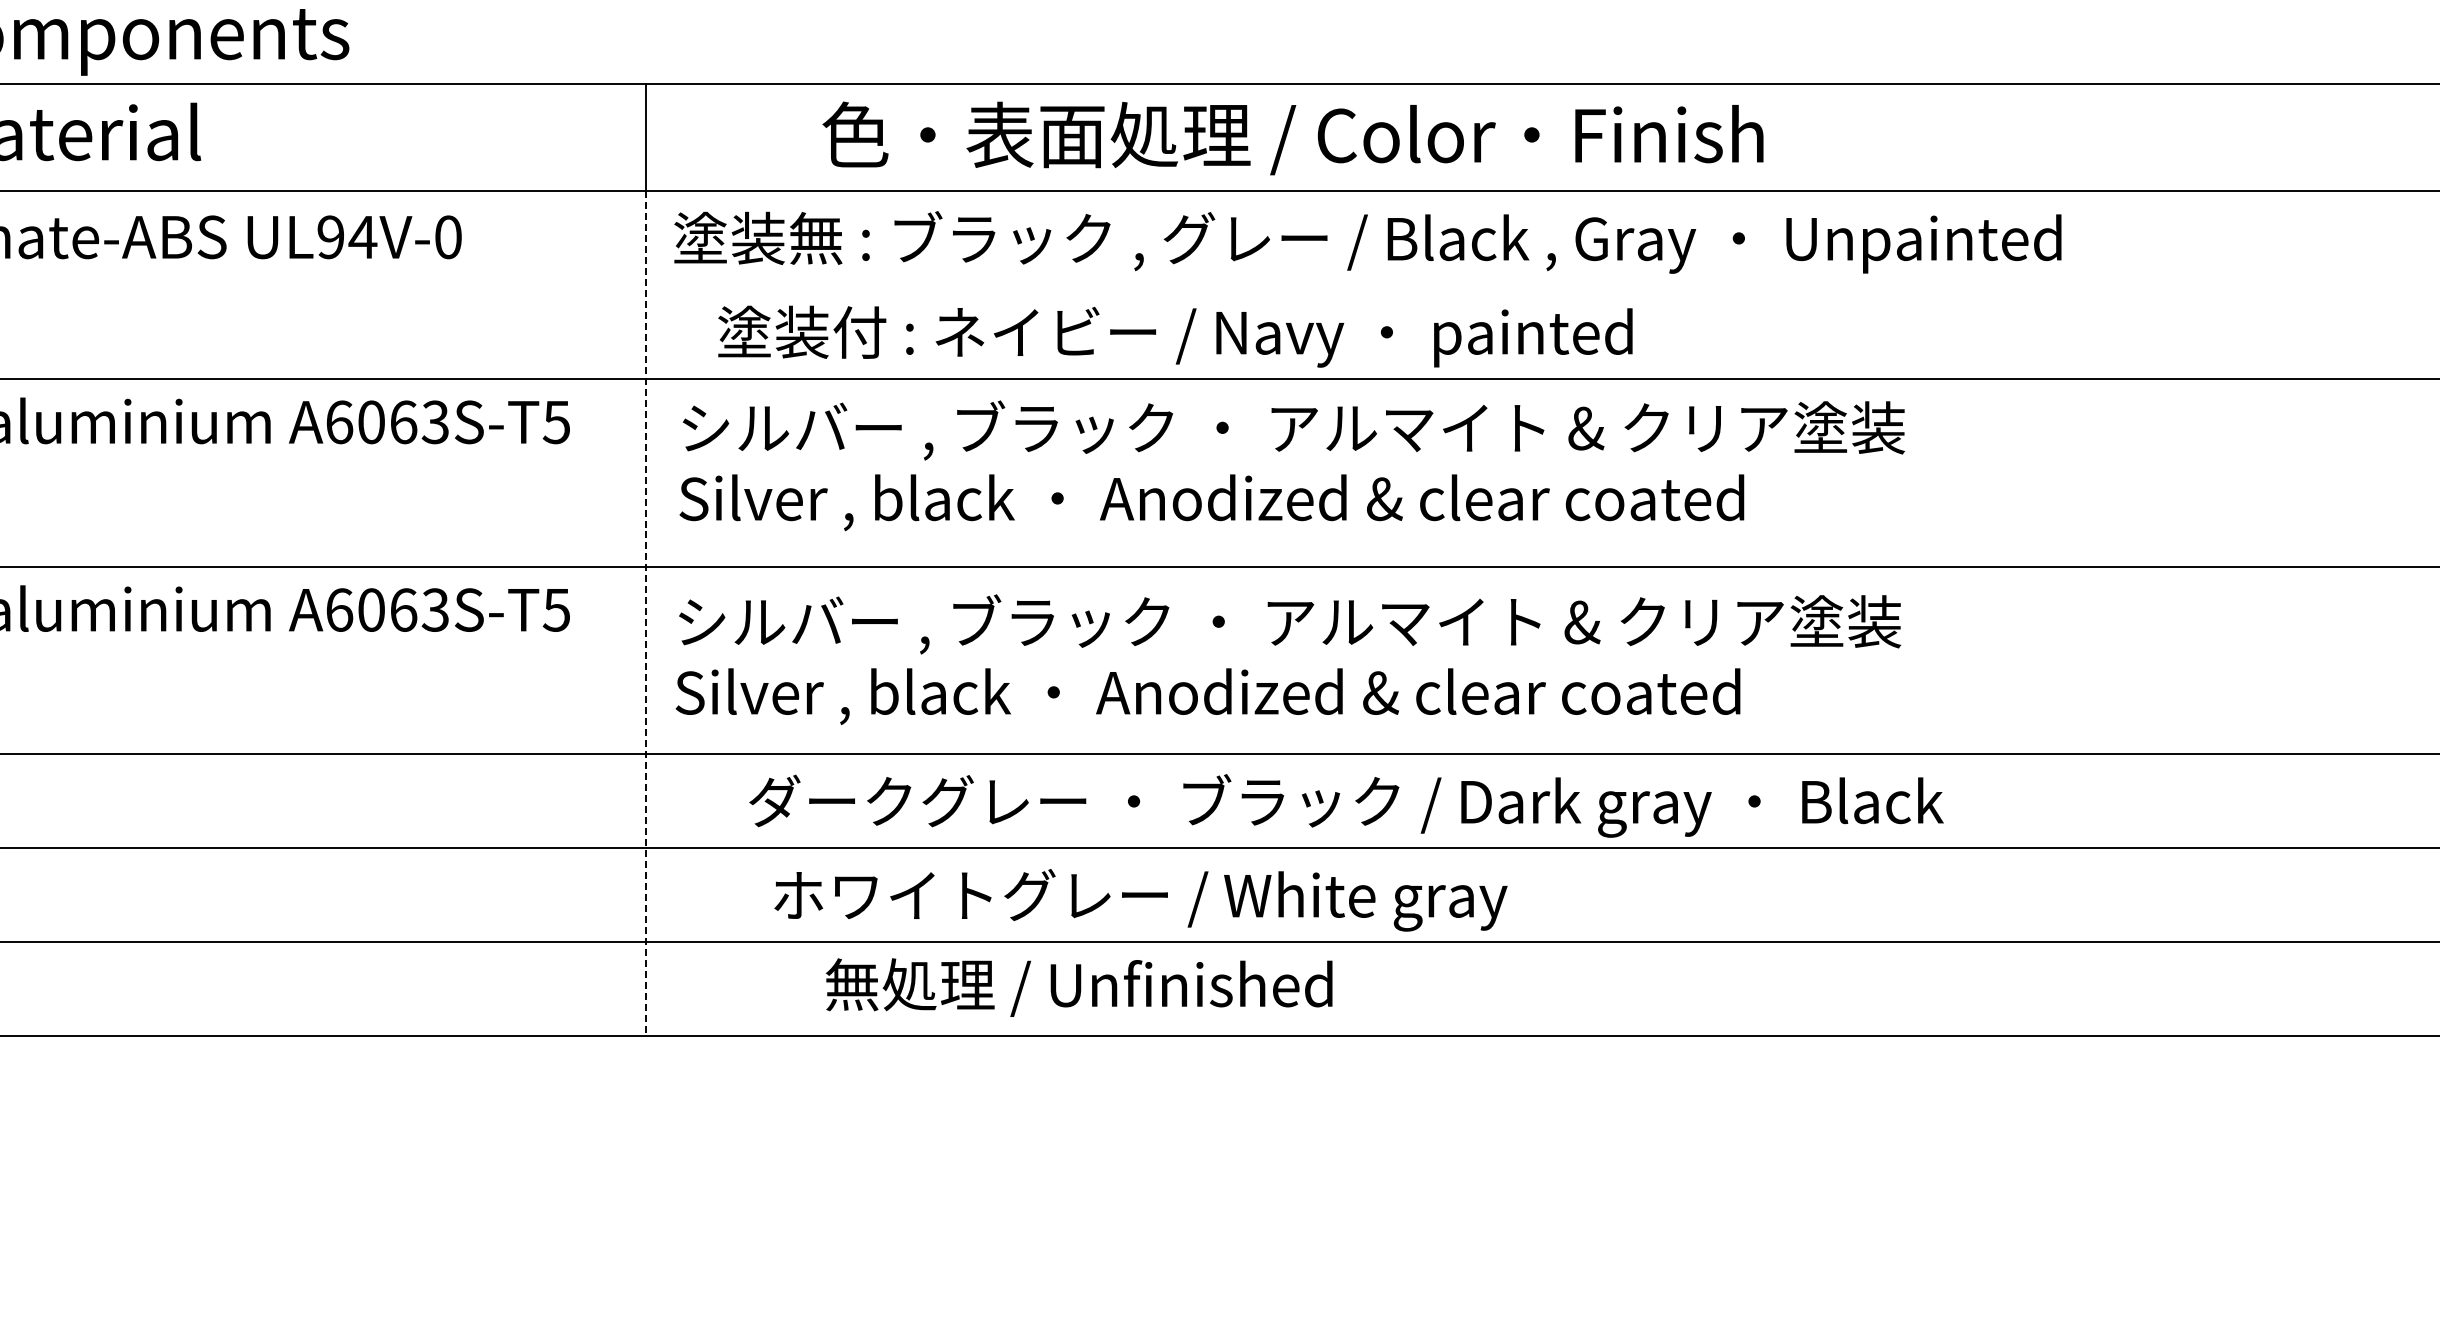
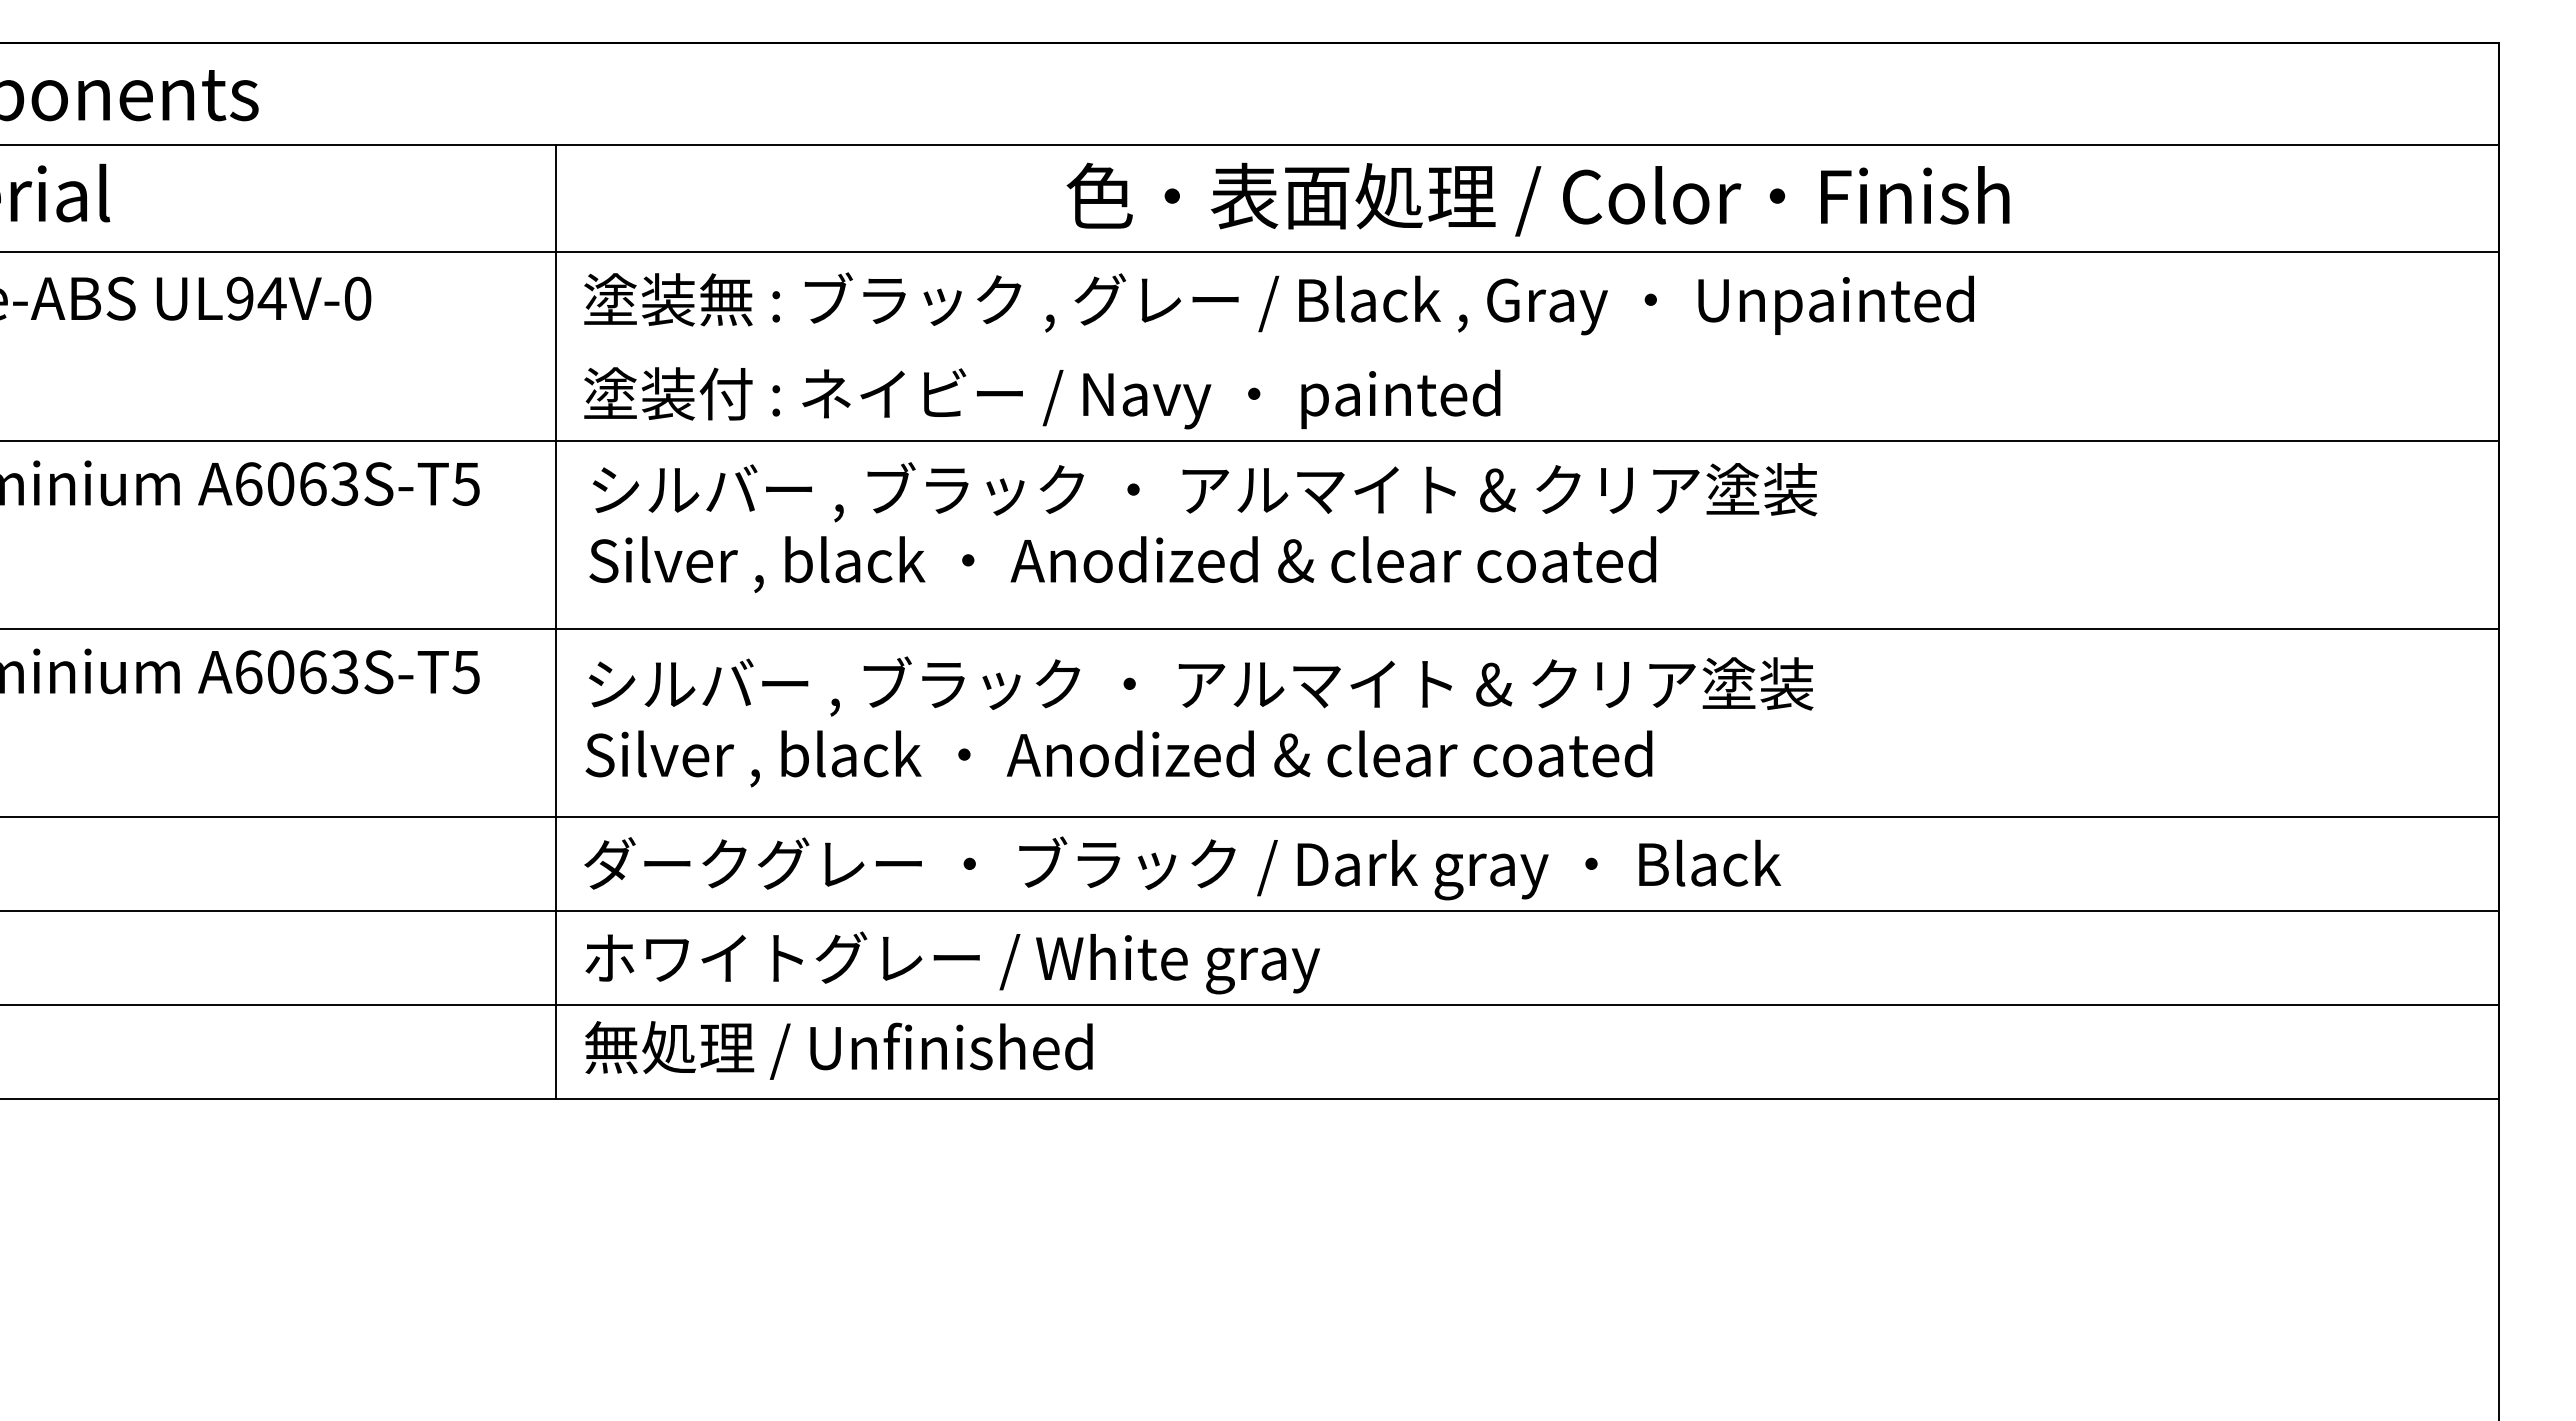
text: (1292, 138) -> (1537, 199), moved
text: (1175, 336) -> (1042, 398), moved
line: (646, 614) -> (556, 676), dashed -> solid
text: (1346, 806) -> (1182, 868), moved
text: (1140, 899) -> (952, 962), moved
text: (1078, 987) -> (838, 1050), moved

